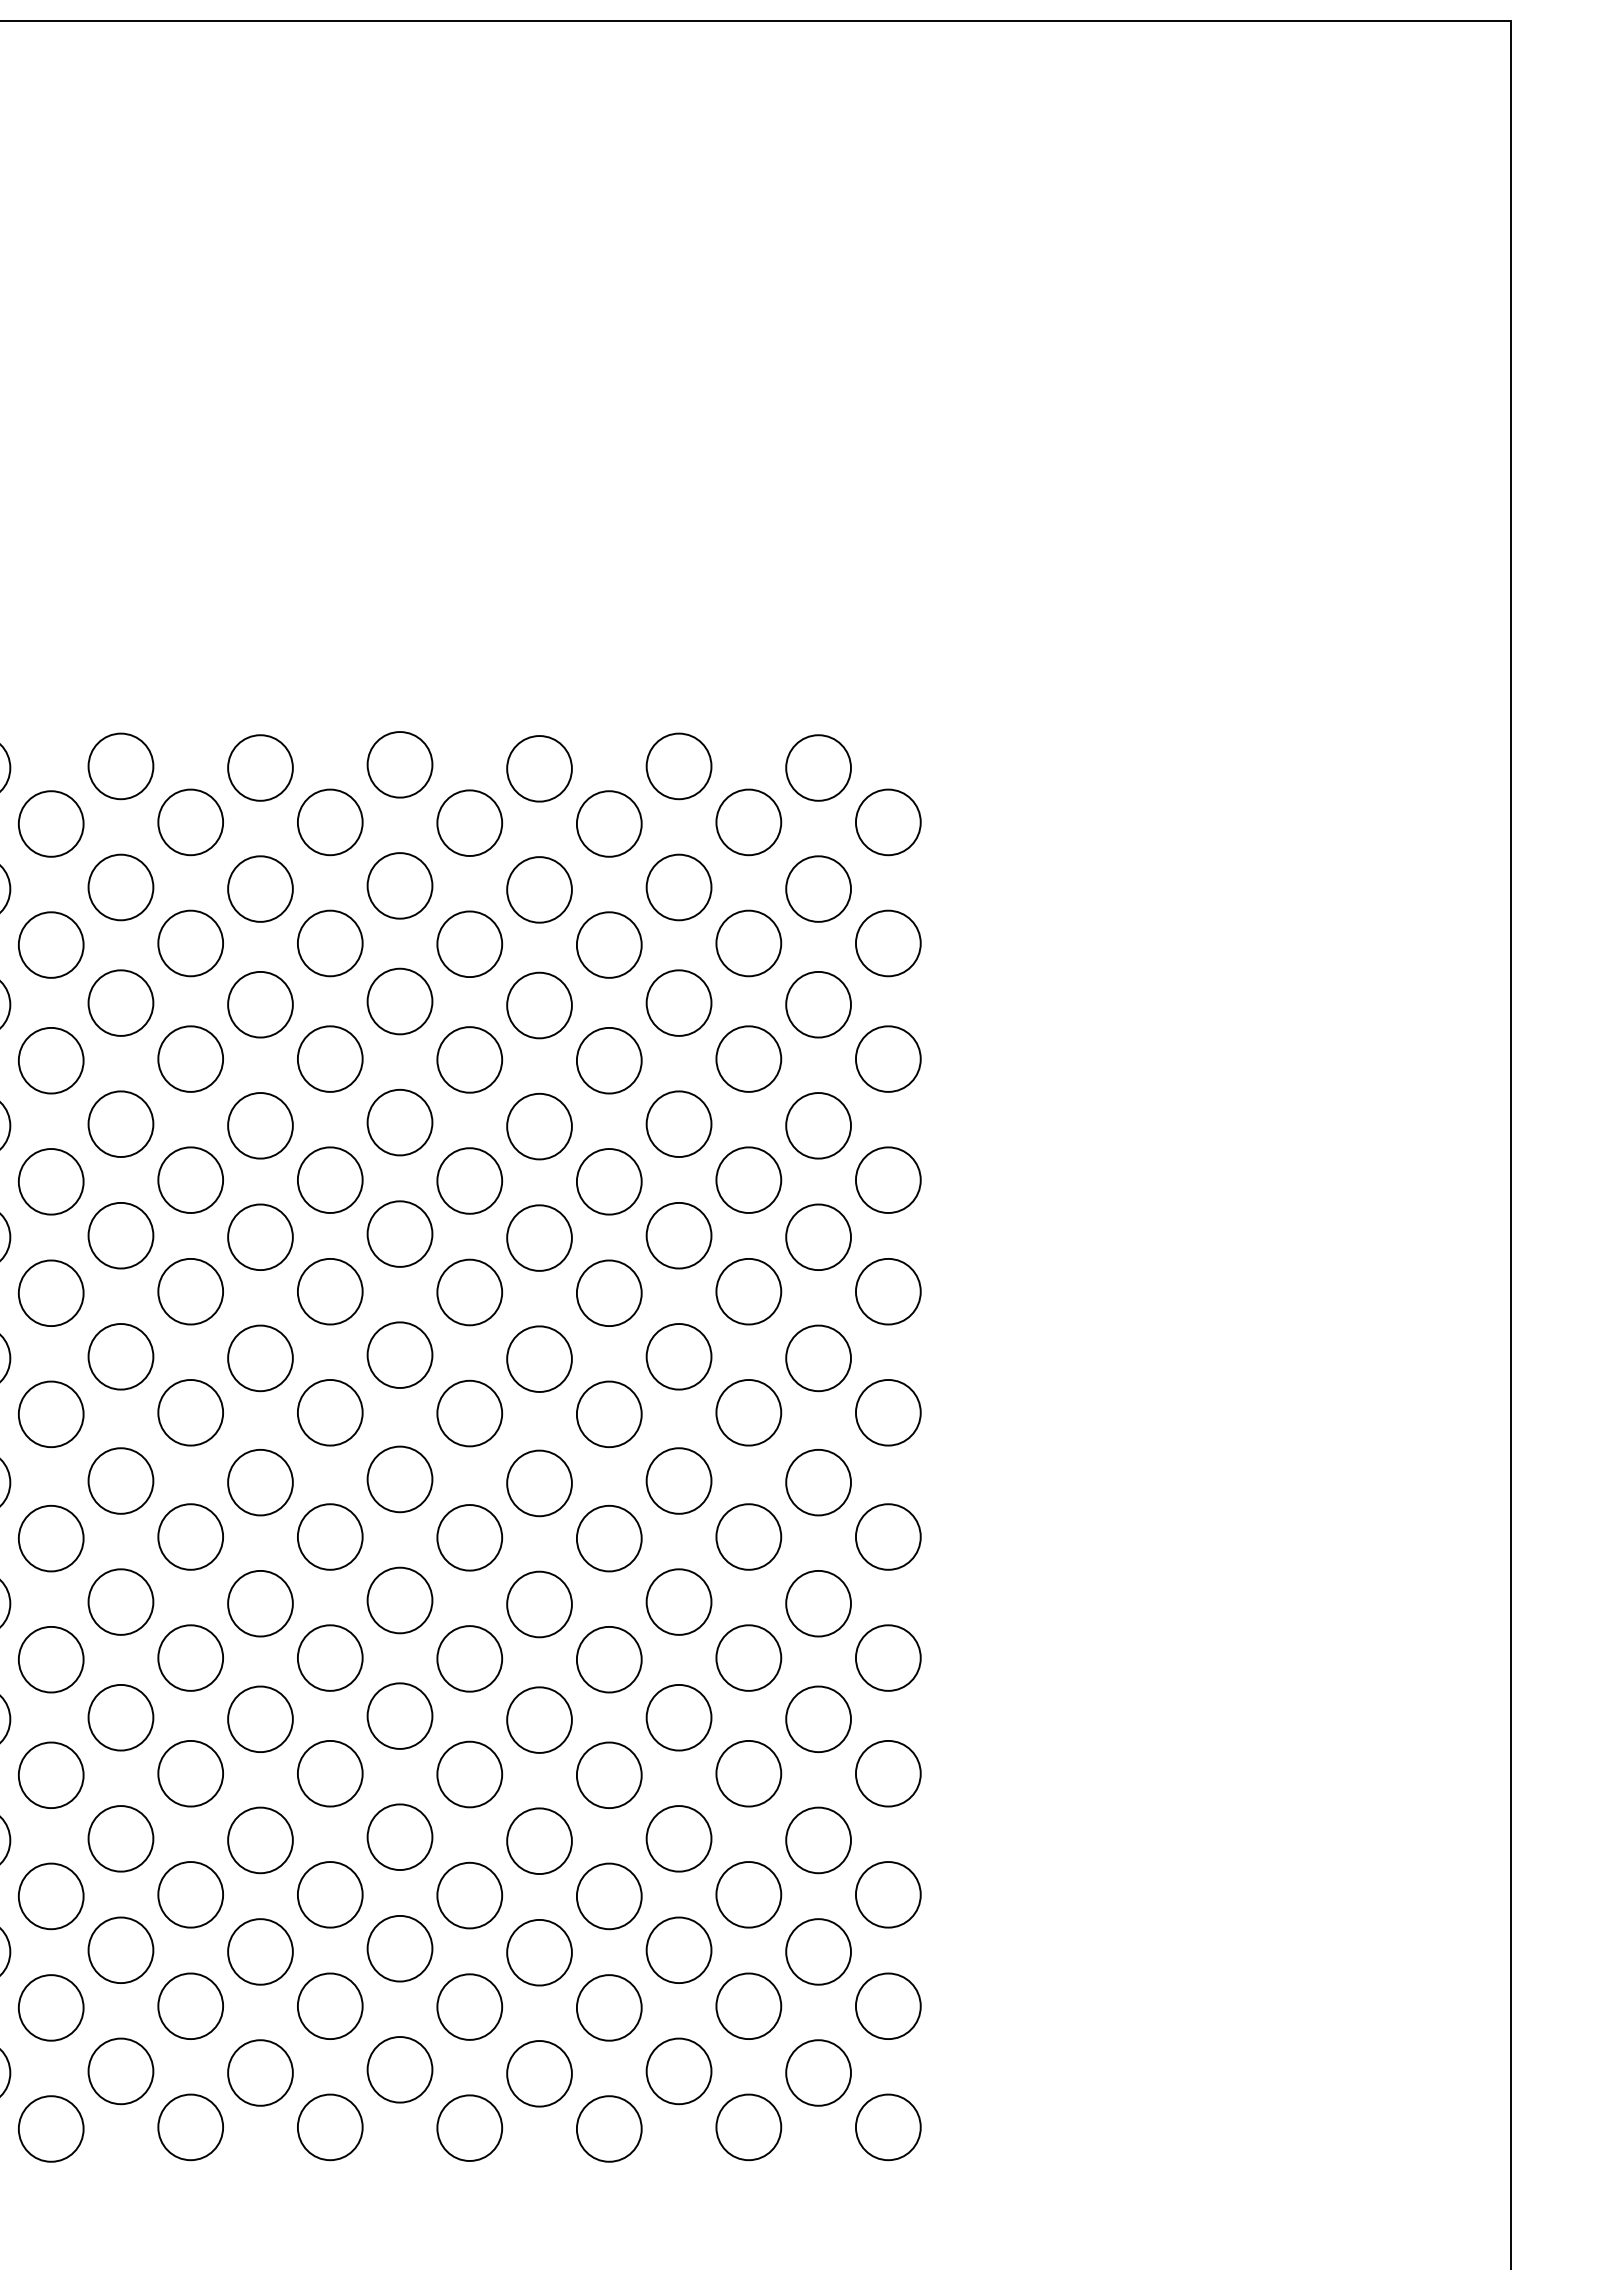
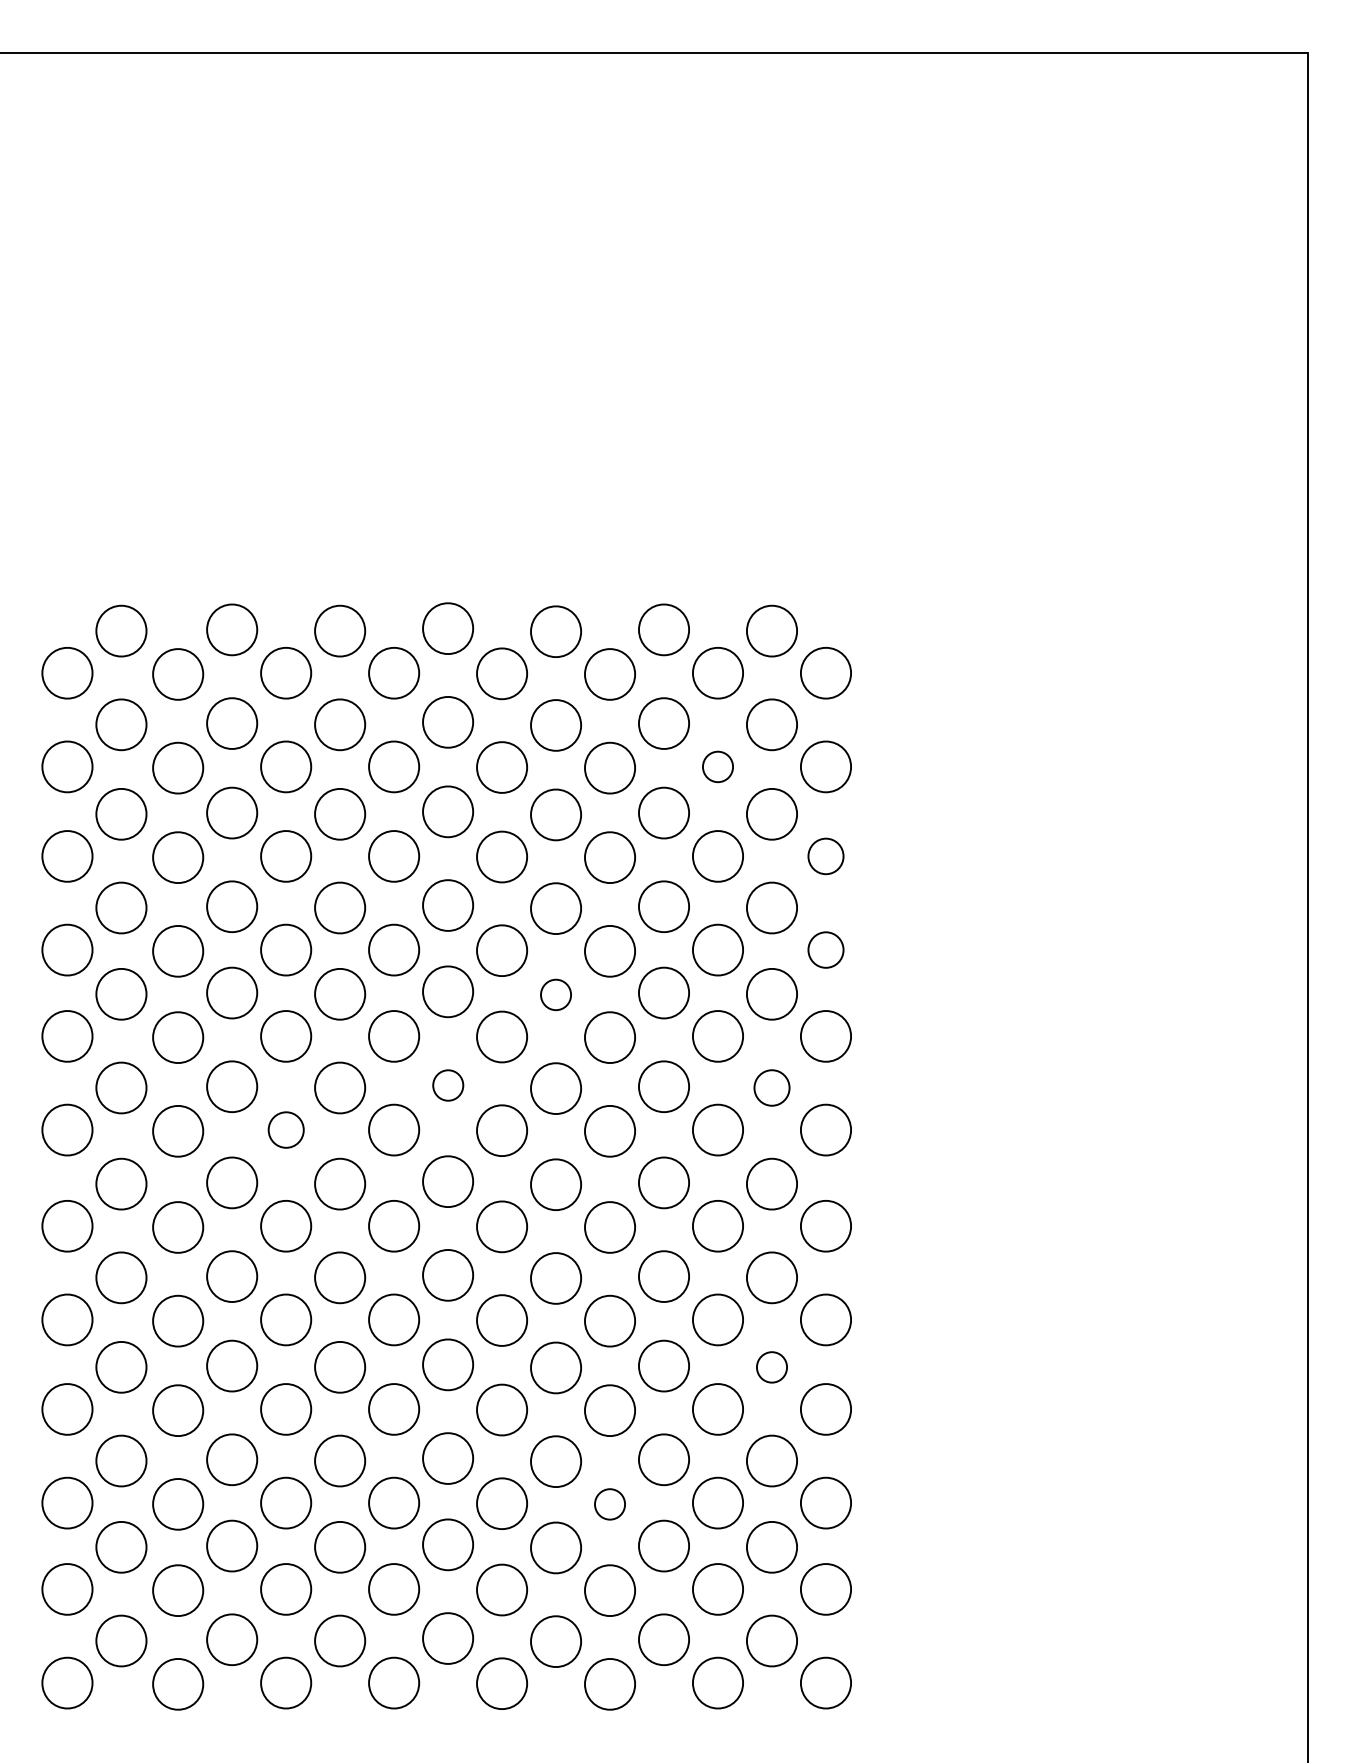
part: (748, 942) -> (717, 766), size x0.6
part: (887, 1059) -> (825, 856), size x0.7
part: (887, 1179) -> (825, 949), size x0.7
part: (538, 1237) -> (555, 994), size x0.6
part: (400, 1355) -> (448, 1085), size x0.6
part: (817, 1357) -> (771, 1087), size x0.7
part: (191, 1412) -> (286, 1129), size x0.7
part: (817, 1719) -> (771, 1367), size x0.6
part: (608, 1896) -> (609, 1504), size x0.6

